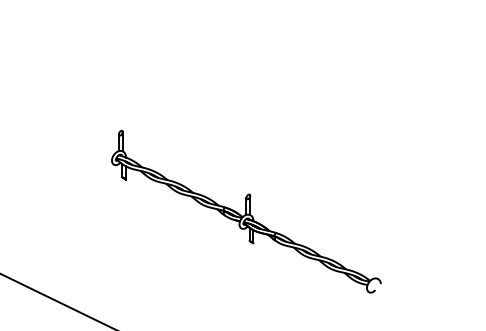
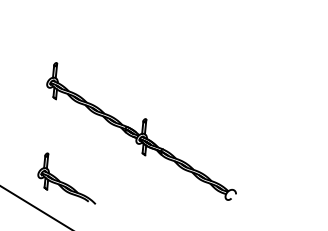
part: (150, 291) -> (66, 183), added

